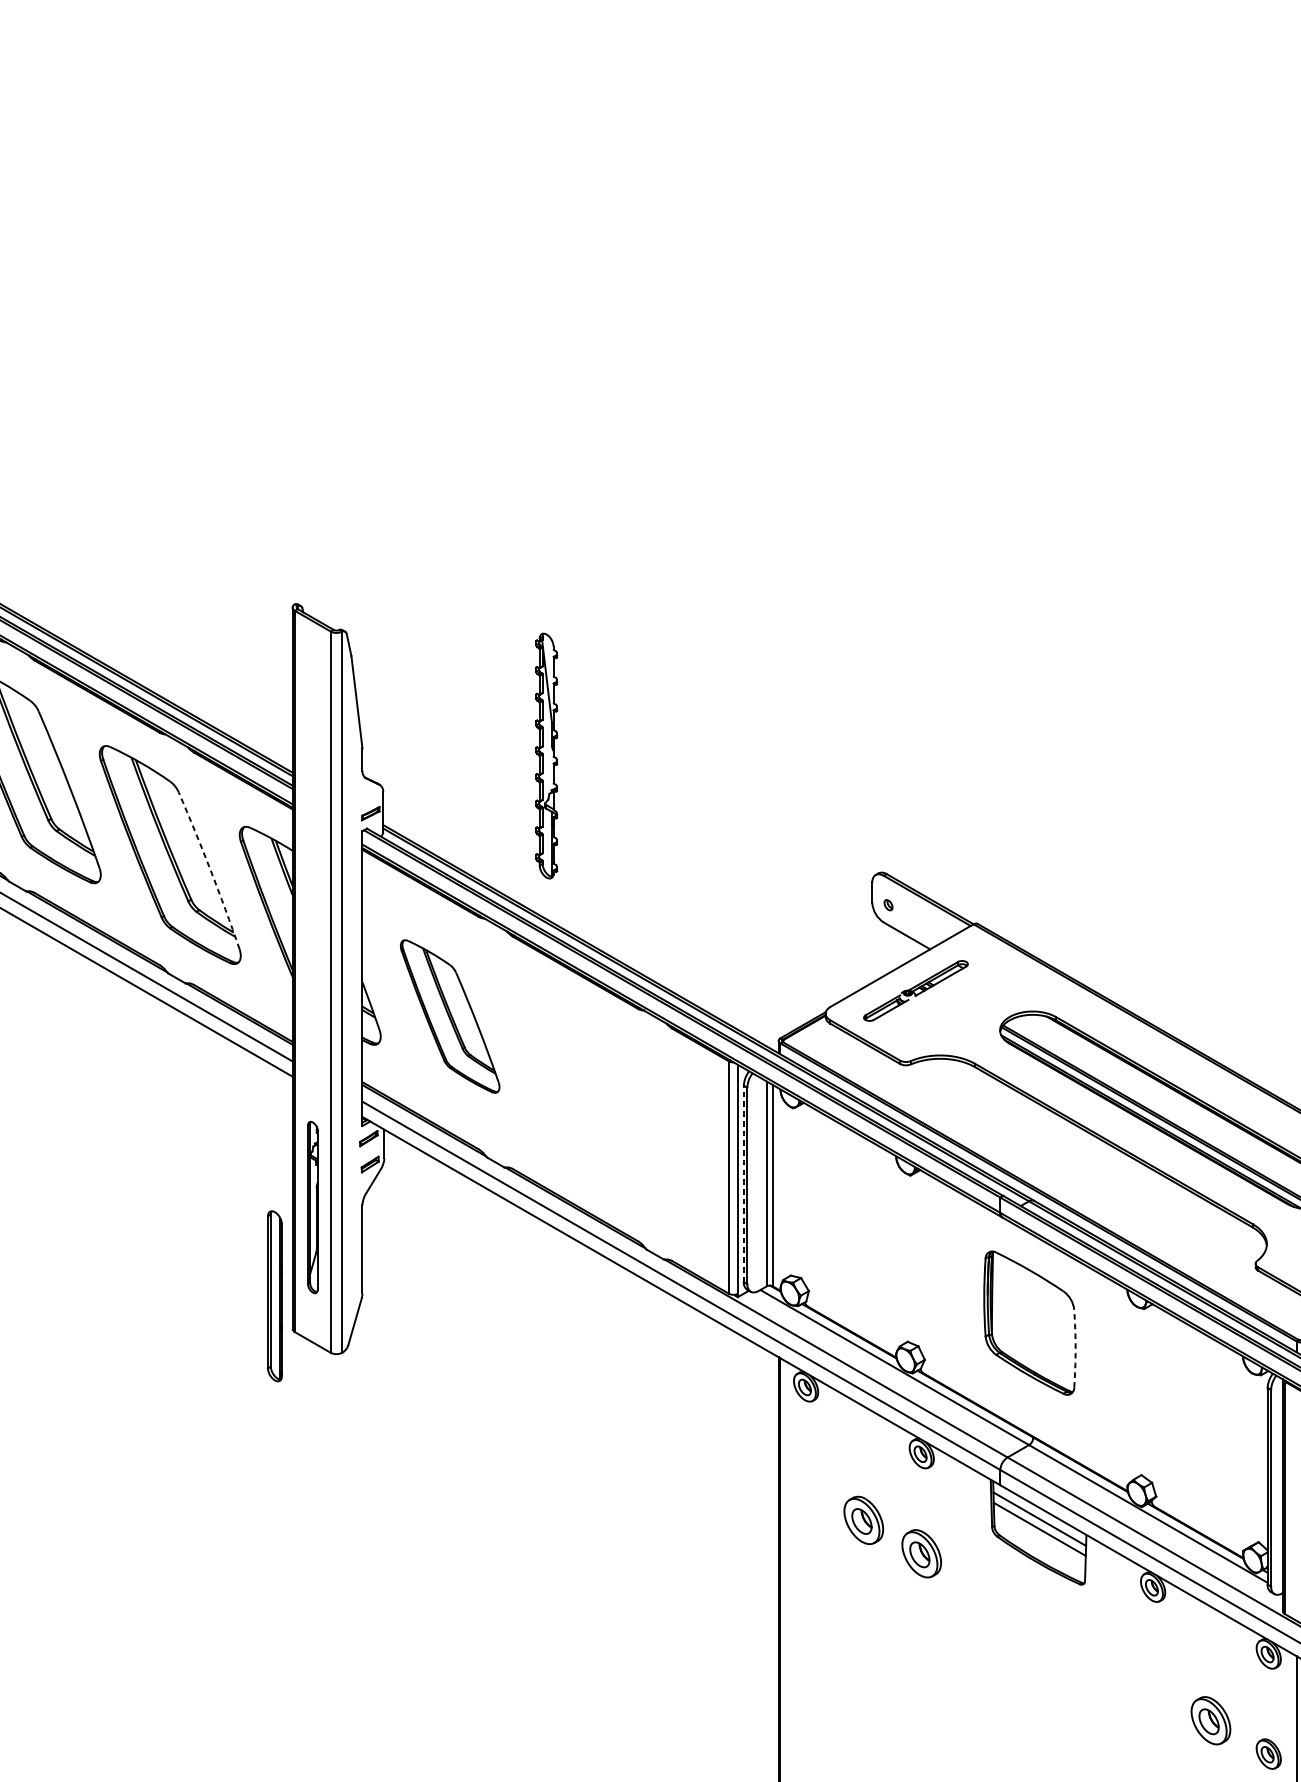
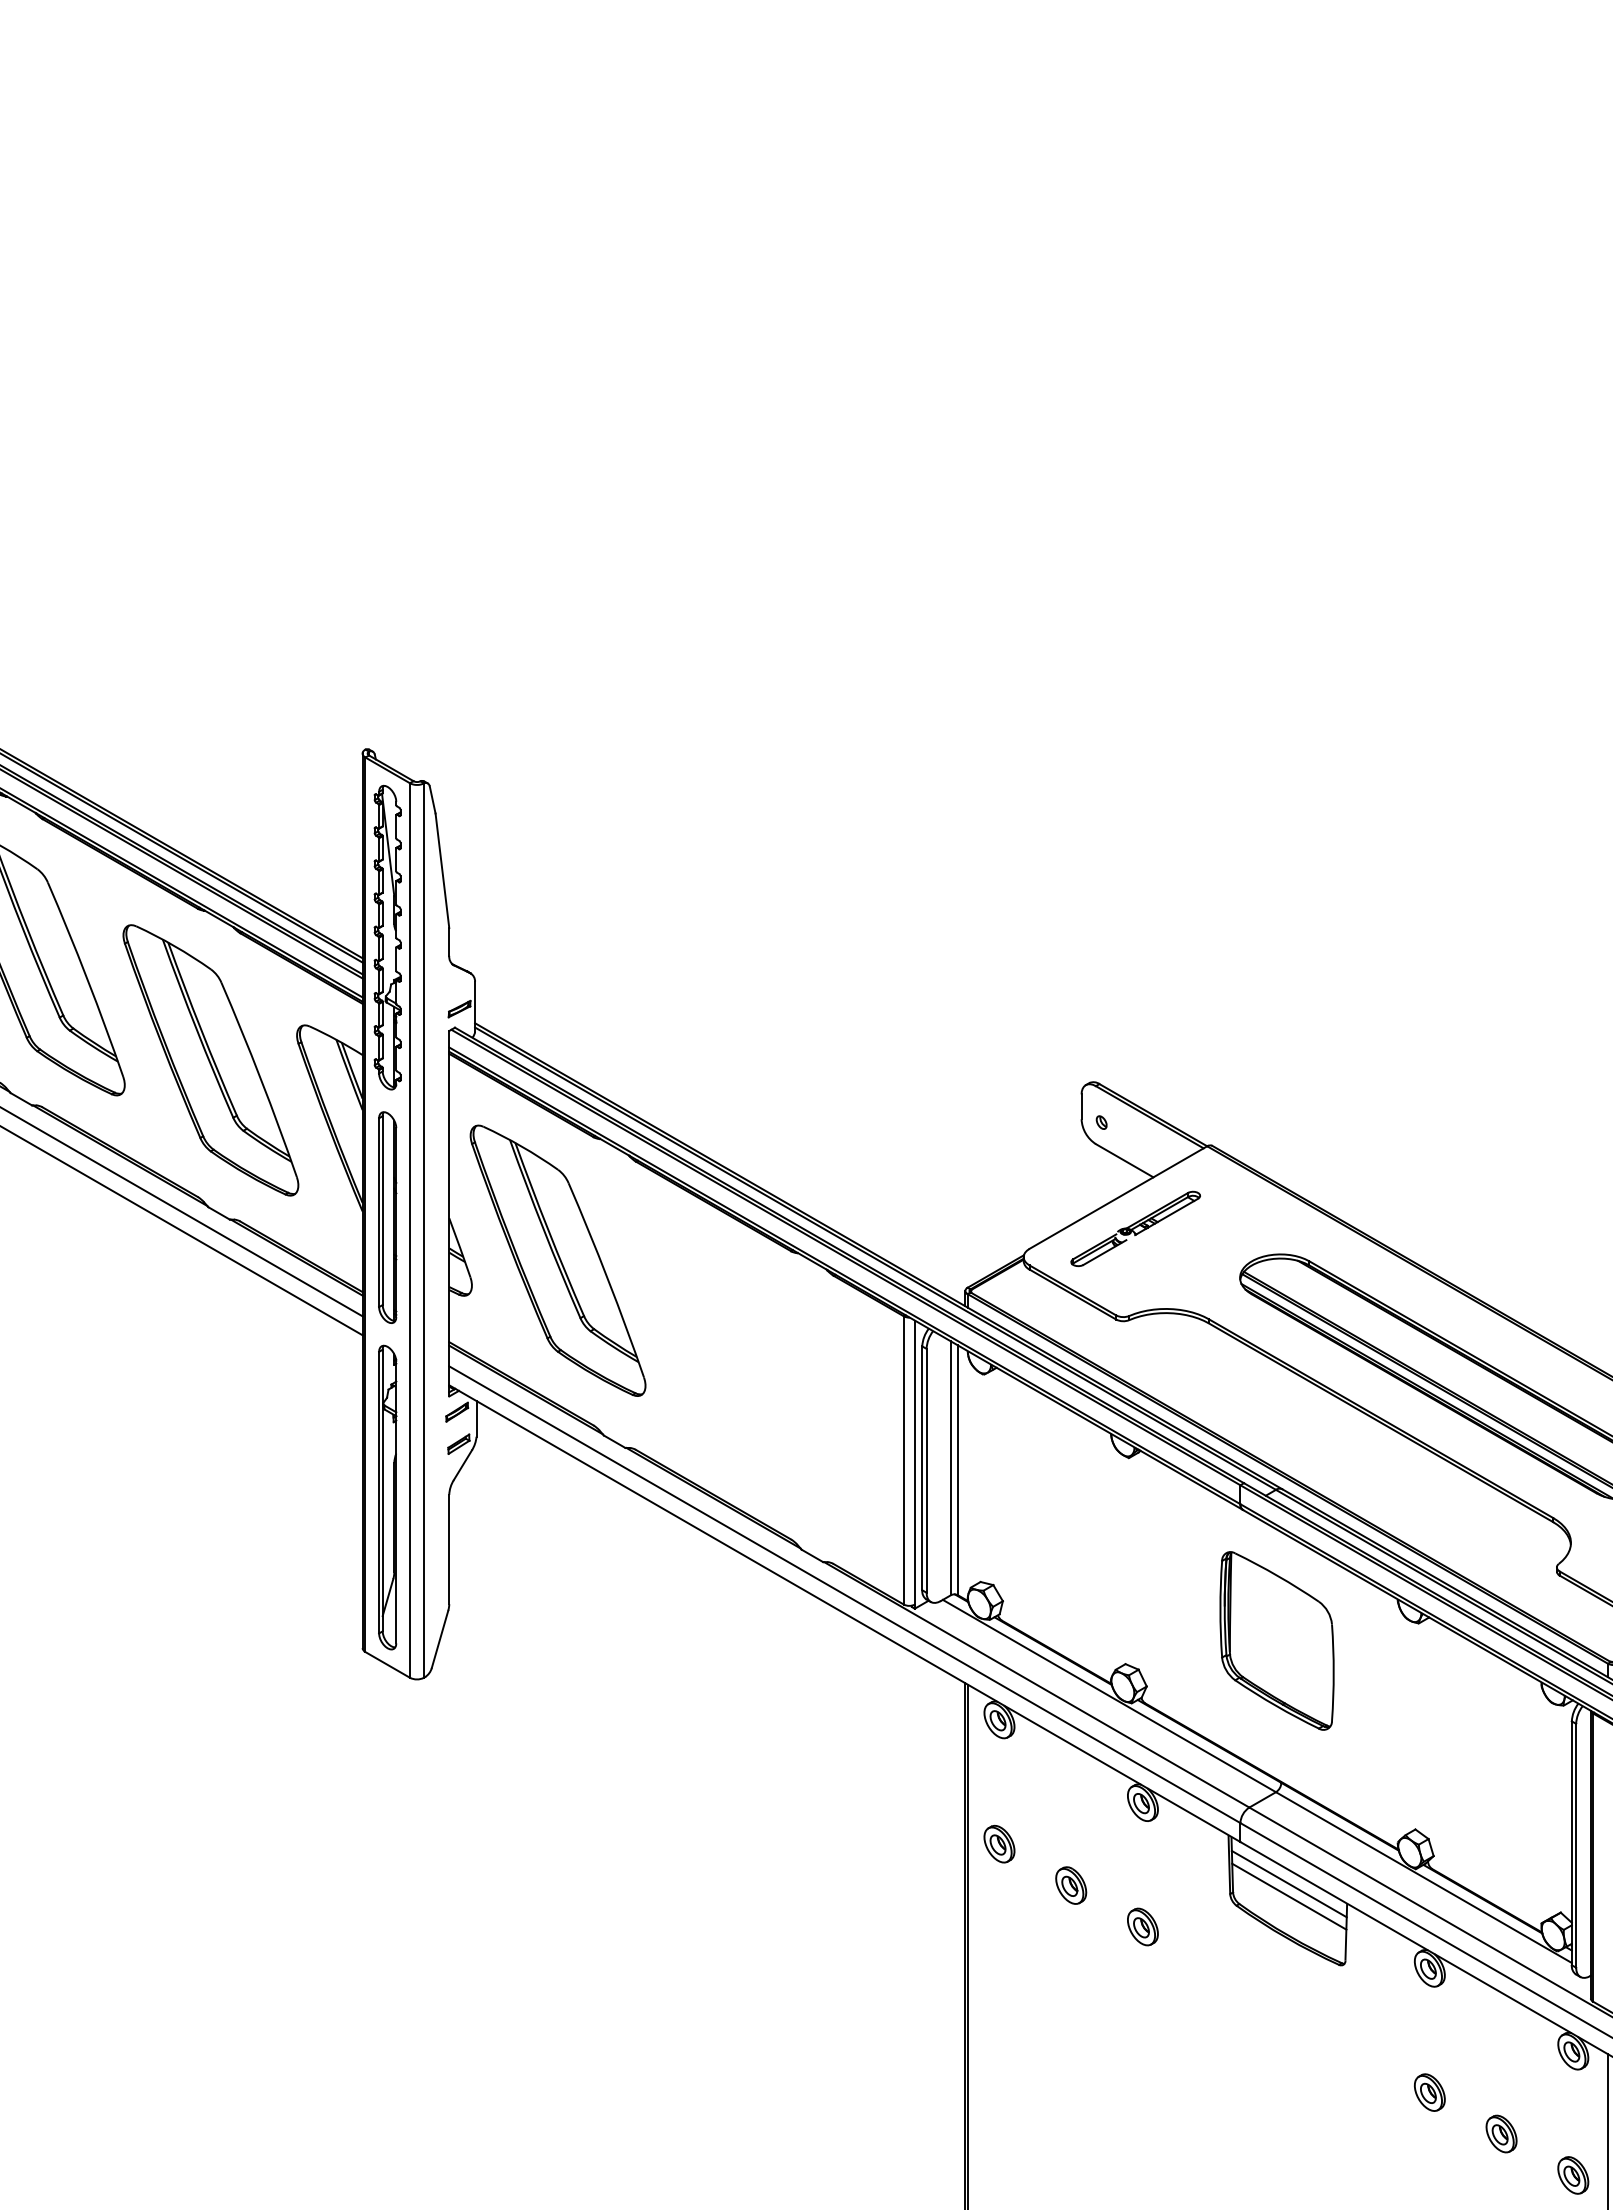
part: (546, 755) -> (387, 937), moved
arc: (210, 870) -> (260, 1079), dashed -> solid
part: (449, 1016) -> (557, 1260), size x1.43
line: (744, 1184) -> (922, 1468), dashed -> solid
part: (312, 1207) -> (387, 1497), size x1.43
part: (274, 1296) -> (387, 1217), moved
arc: (1075, 1348) -> (1333, 1672), dashed -> solid
part: (806, 1486) -> (999, 1843), added
part: (864, 1520) -> (1071, 1885), size x0.62
part: (921, 1553) -> (1142, 1926), size x0.62
part: (1152, 1687) -> (1429, 2092), added
part: (1210, 1720) -> (1501, 2133), size x0.62

